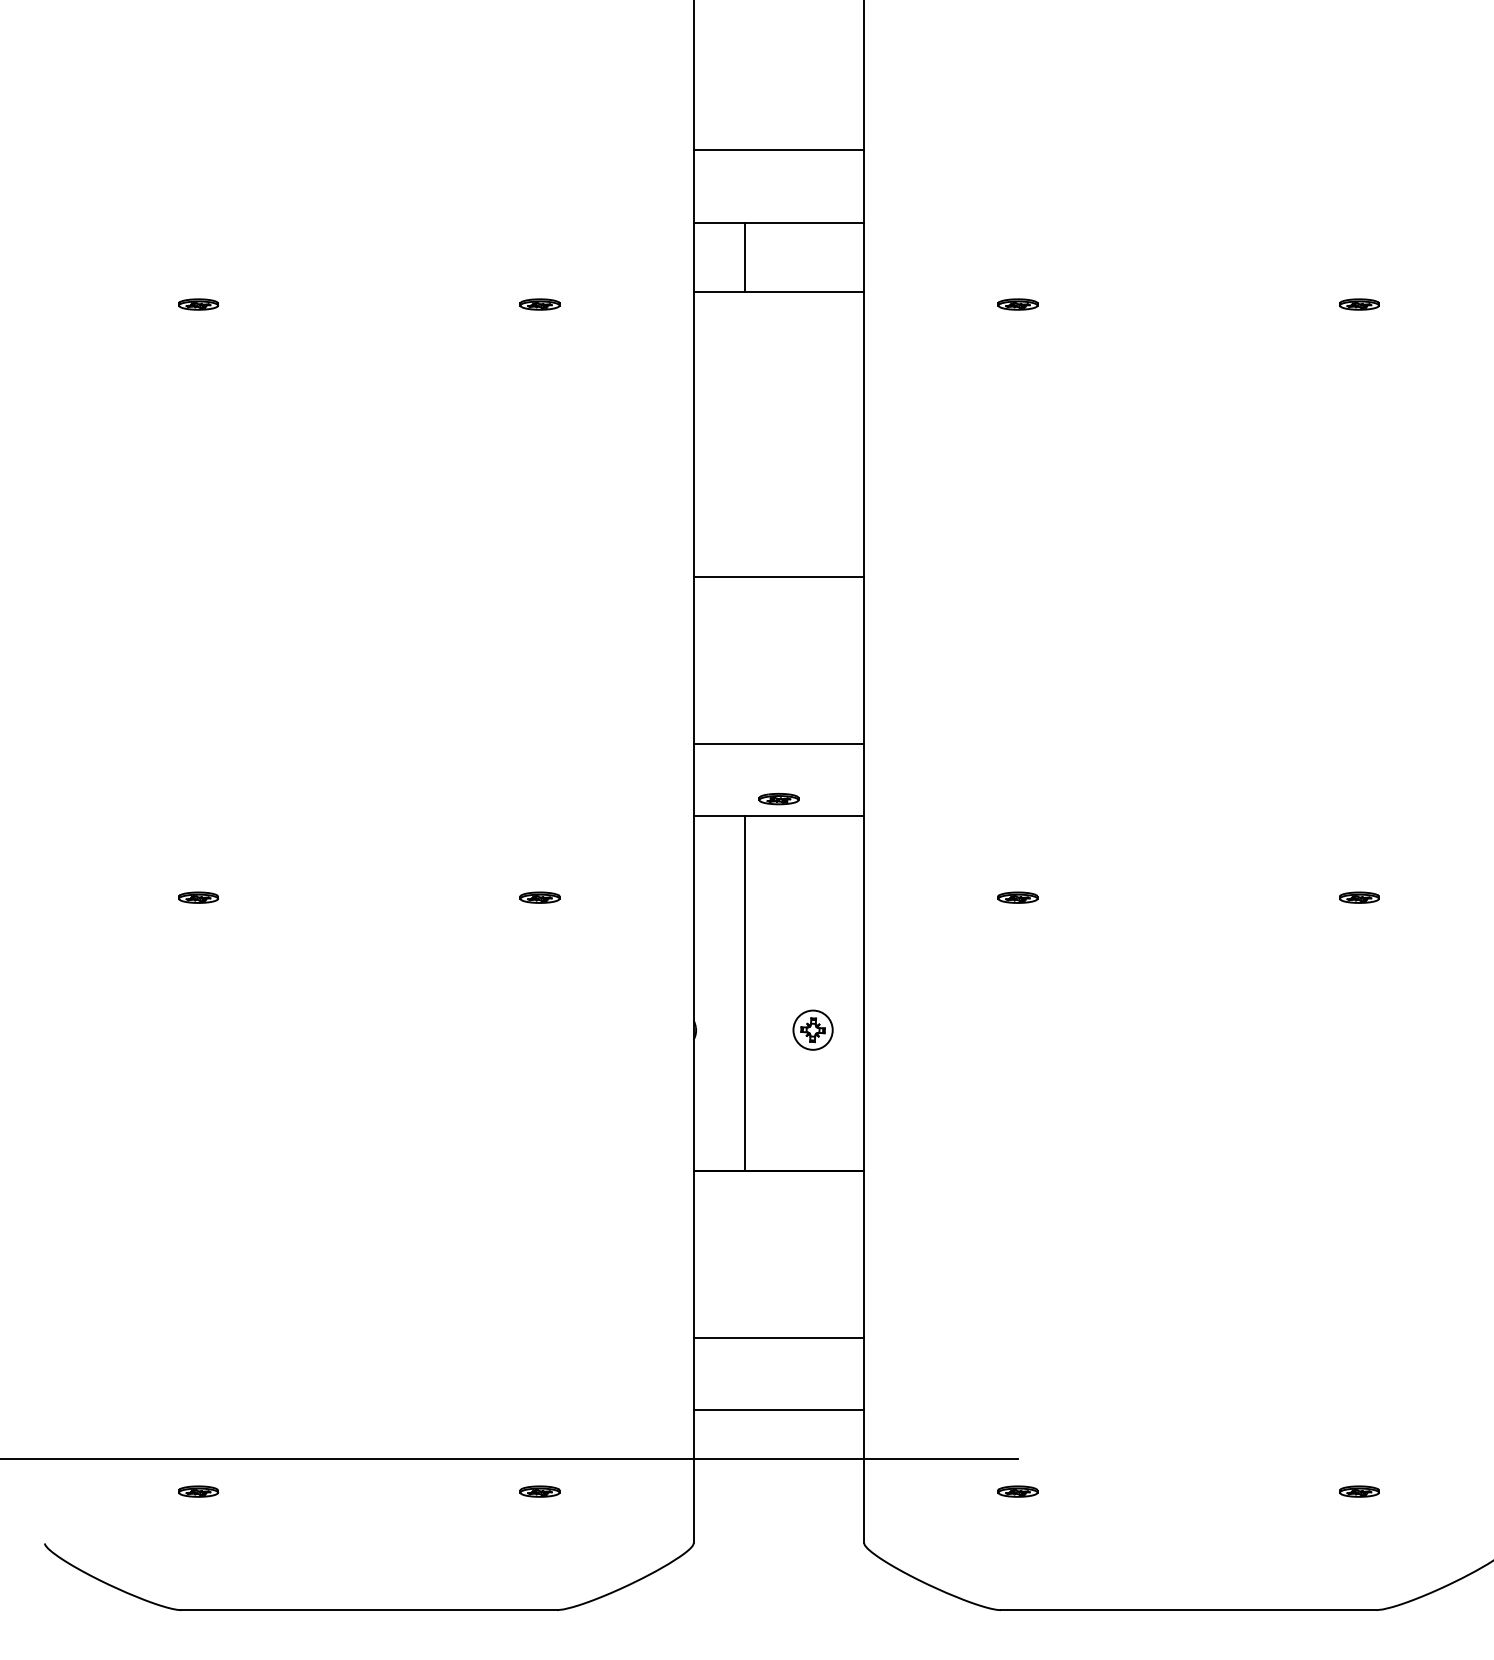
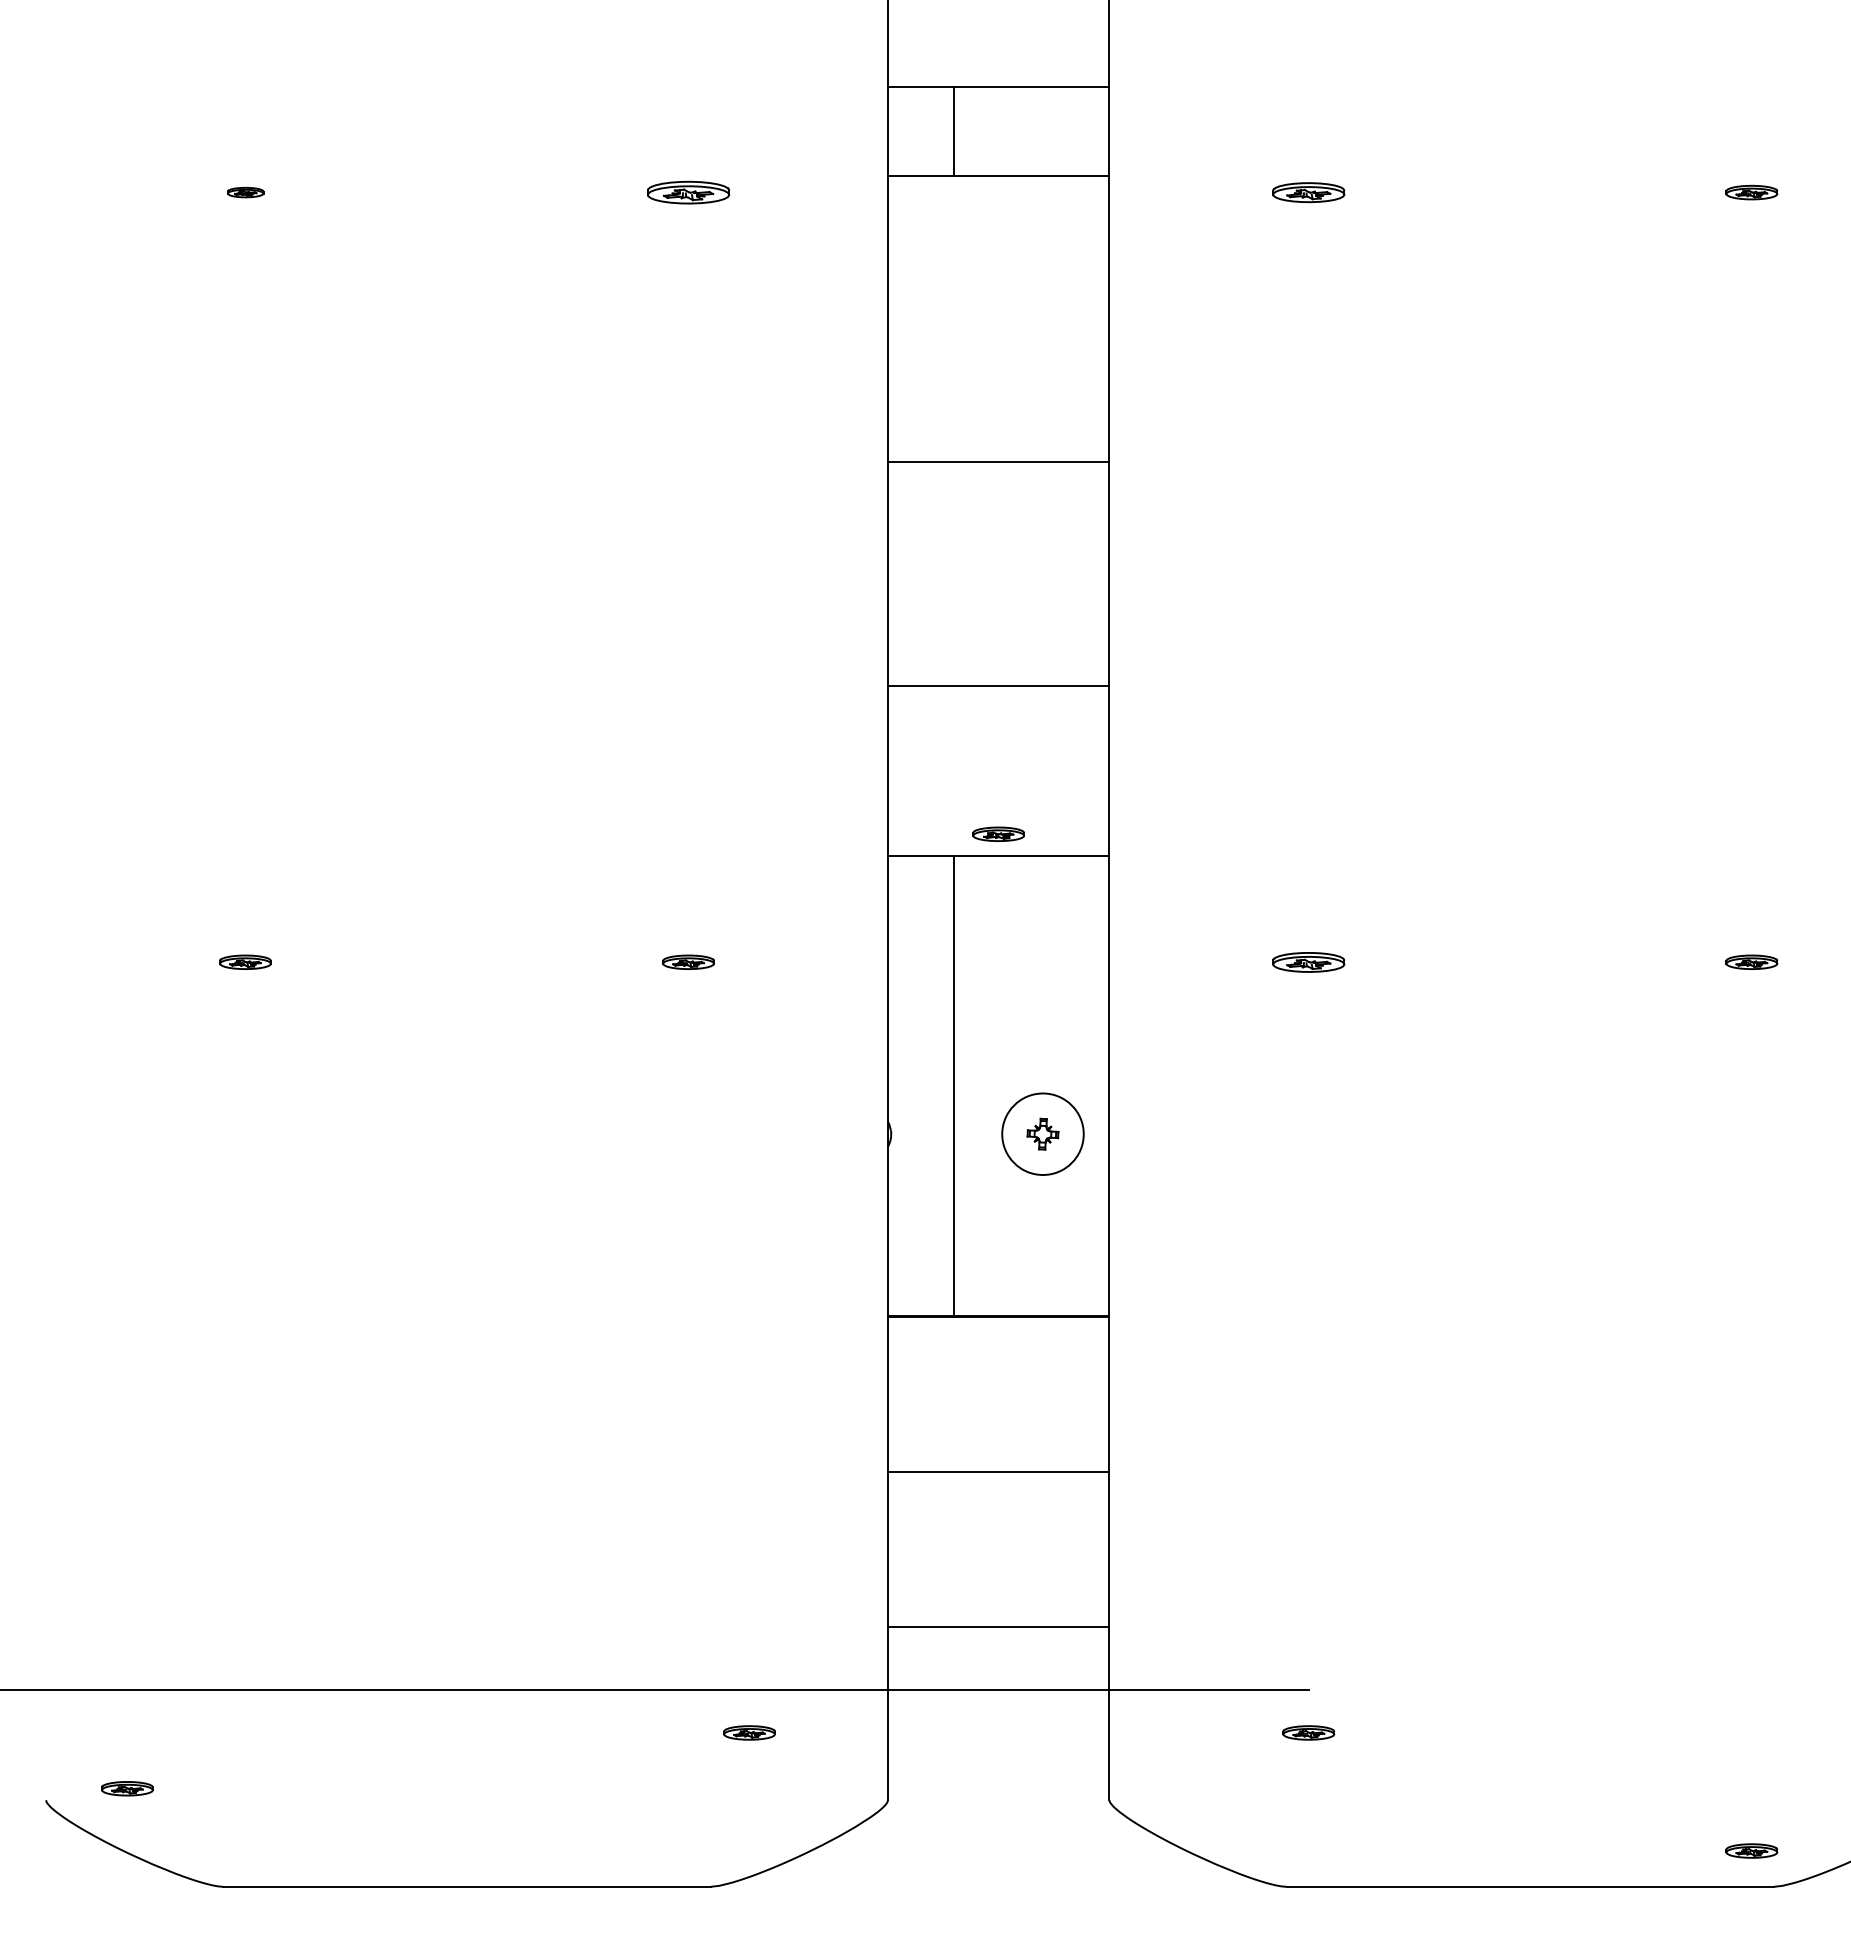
part: (198, 304) -> (245, 192), size x0.7
part: (539, 304) -> (687, 192), size x1.6
part: (1017, 304) -> (1308, 192), size x1.4
line: (778, 576) -> (998, 461), moved
line: (778, 743) -> (998, 685), moved
part: (1017, 897) -> (1308, 962), size x1.4
circle: (812, 1029) -> (1042, 1133), size x1.6
line: (778, 1337) -> (998, 1471), moved
part: (198, 1491) -> (127, 1788), moved
part: (539, 1491) -> (748, 1732), moved
part: (1359, 1491) -> (1752, 1850), moved

